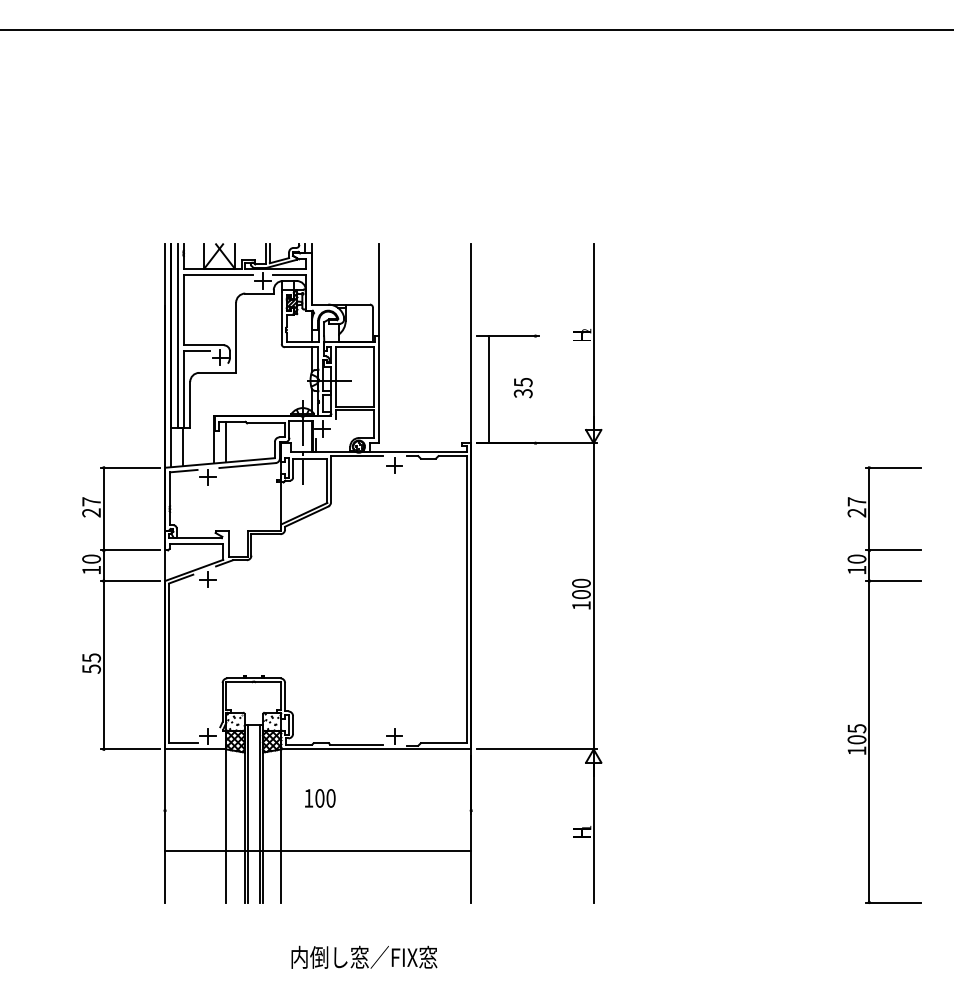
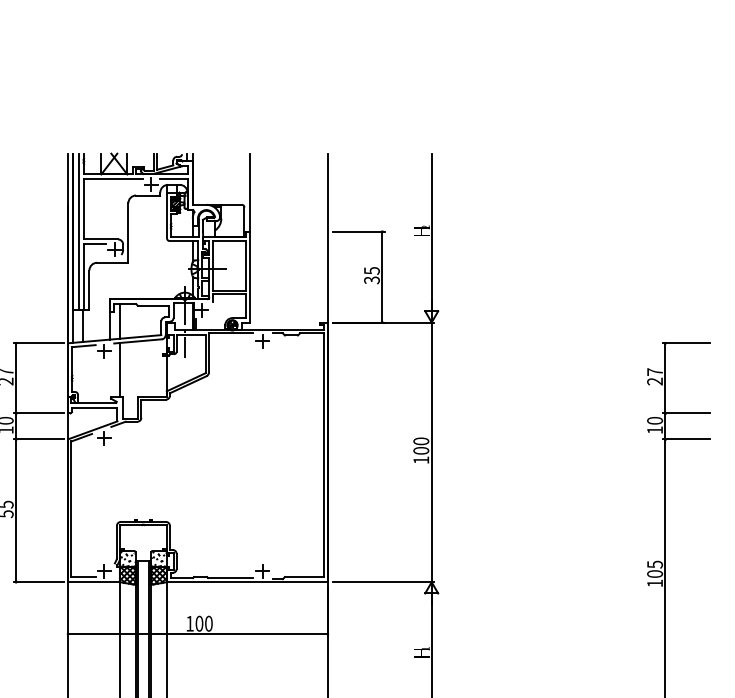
line: (488, 389) -> (382, 276), moved
line: (226, 498) -> (120, 369), added
line: (318, 850) -> (198, 634), moved

